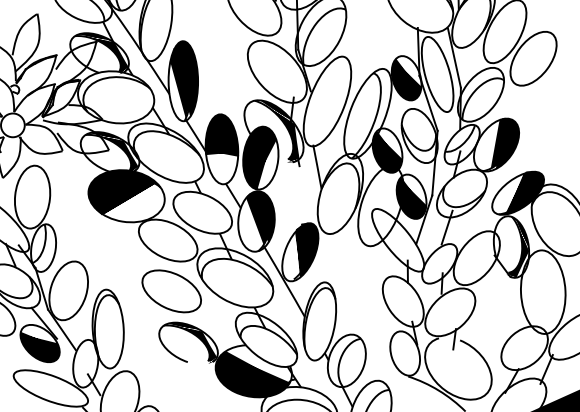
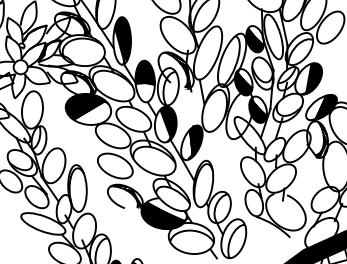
fill: (259, 157) -> (167, 86), removed
fill: (39, 347) -> (36, 199), removed

